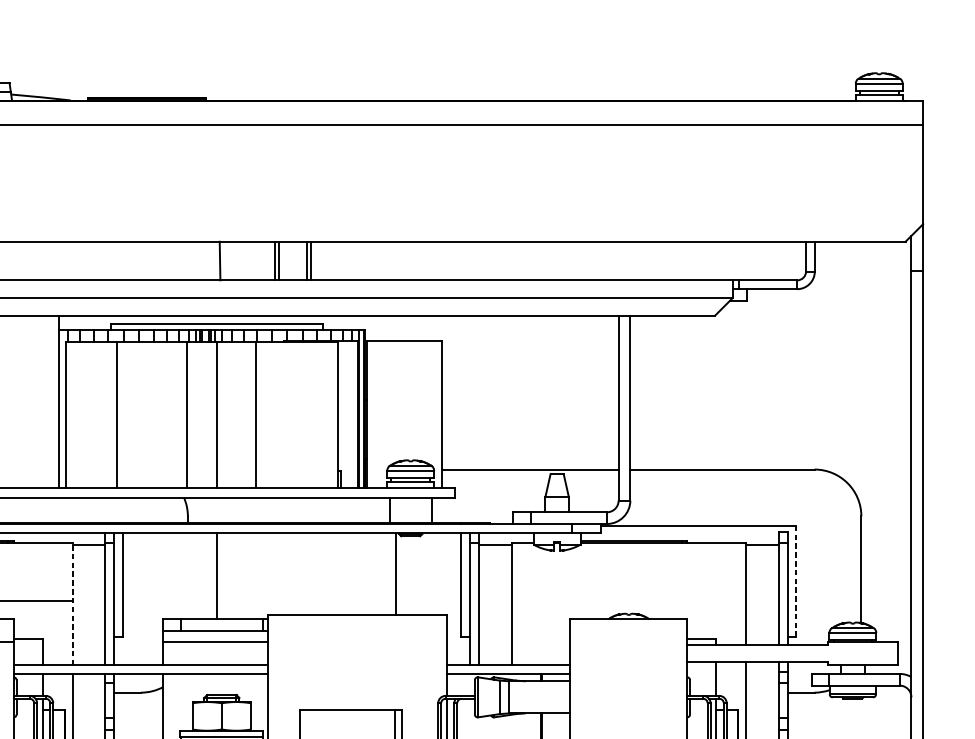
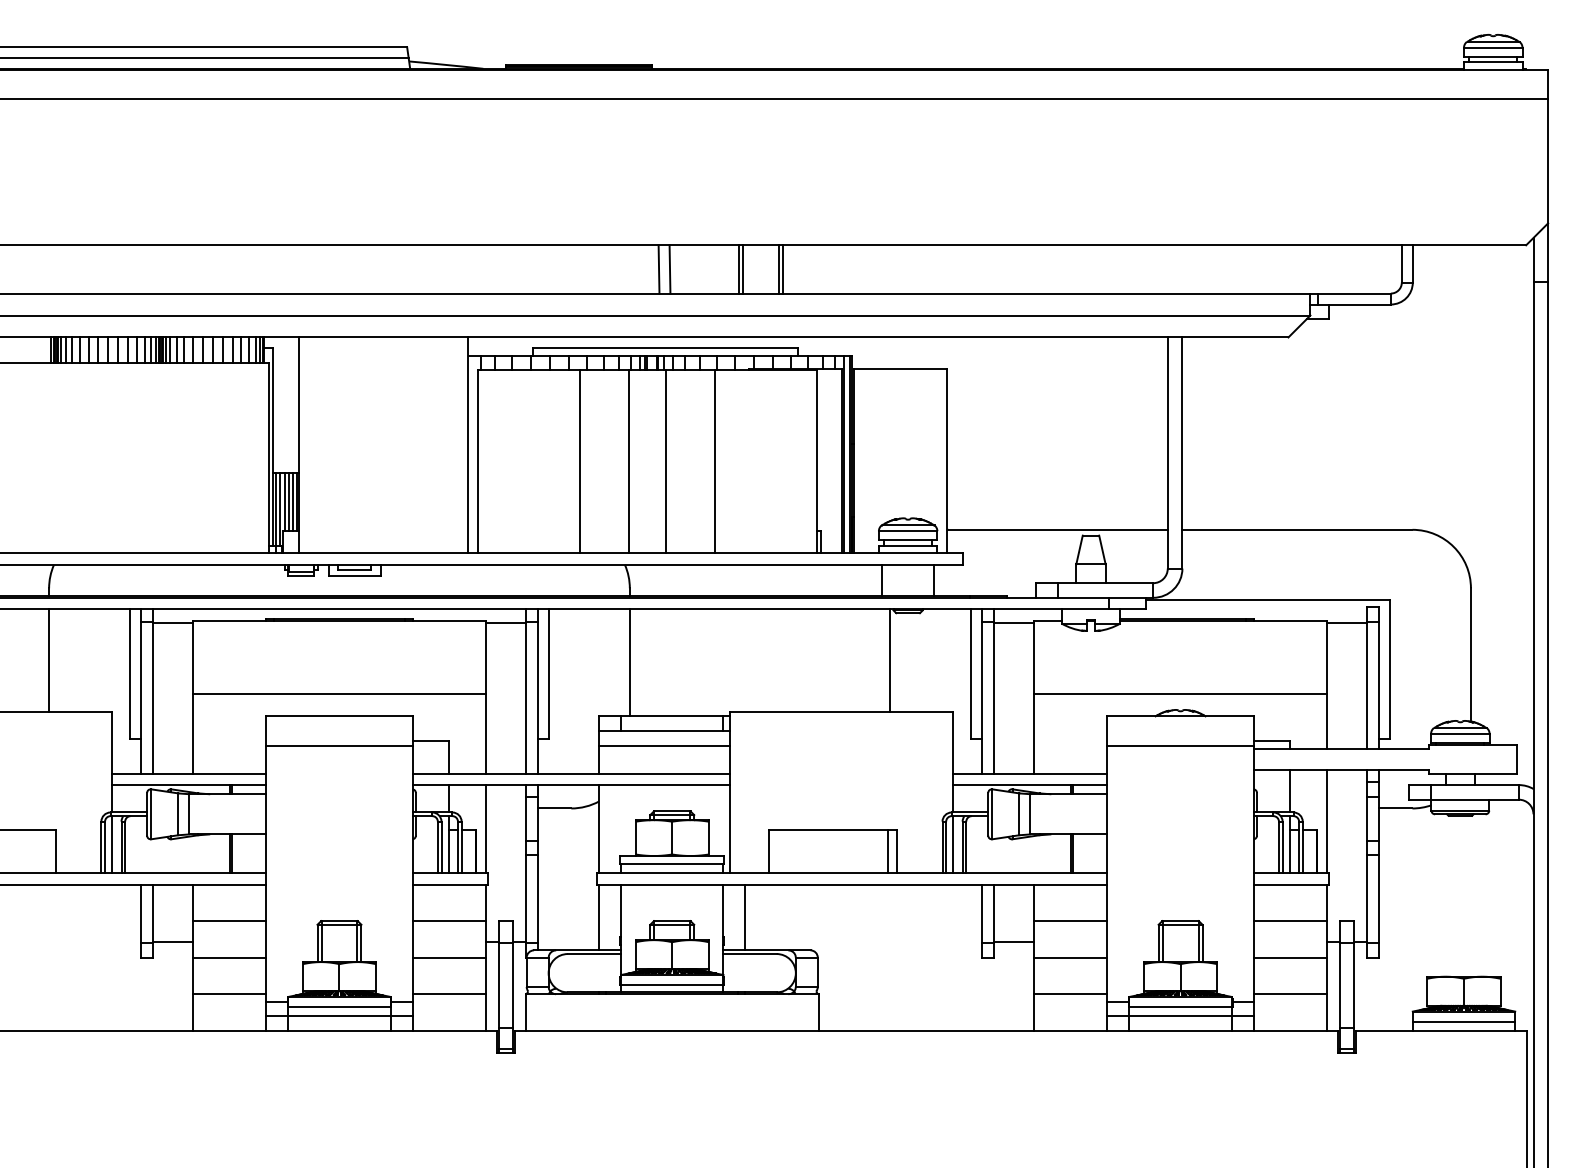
line: (210, 261) -> (658, 269), added
line: (117, 414) -> (579, 461), moved
line: (216, 575) -> (629, 662), moved
line: (796, 582) -> (1389, 670), dashed -> solid
line: (628, 601) -> (1180, 694), added
line: (72, 603) -> (485, 697), dashed -> solid
line: (628, 642) -> (1180, 745), added

